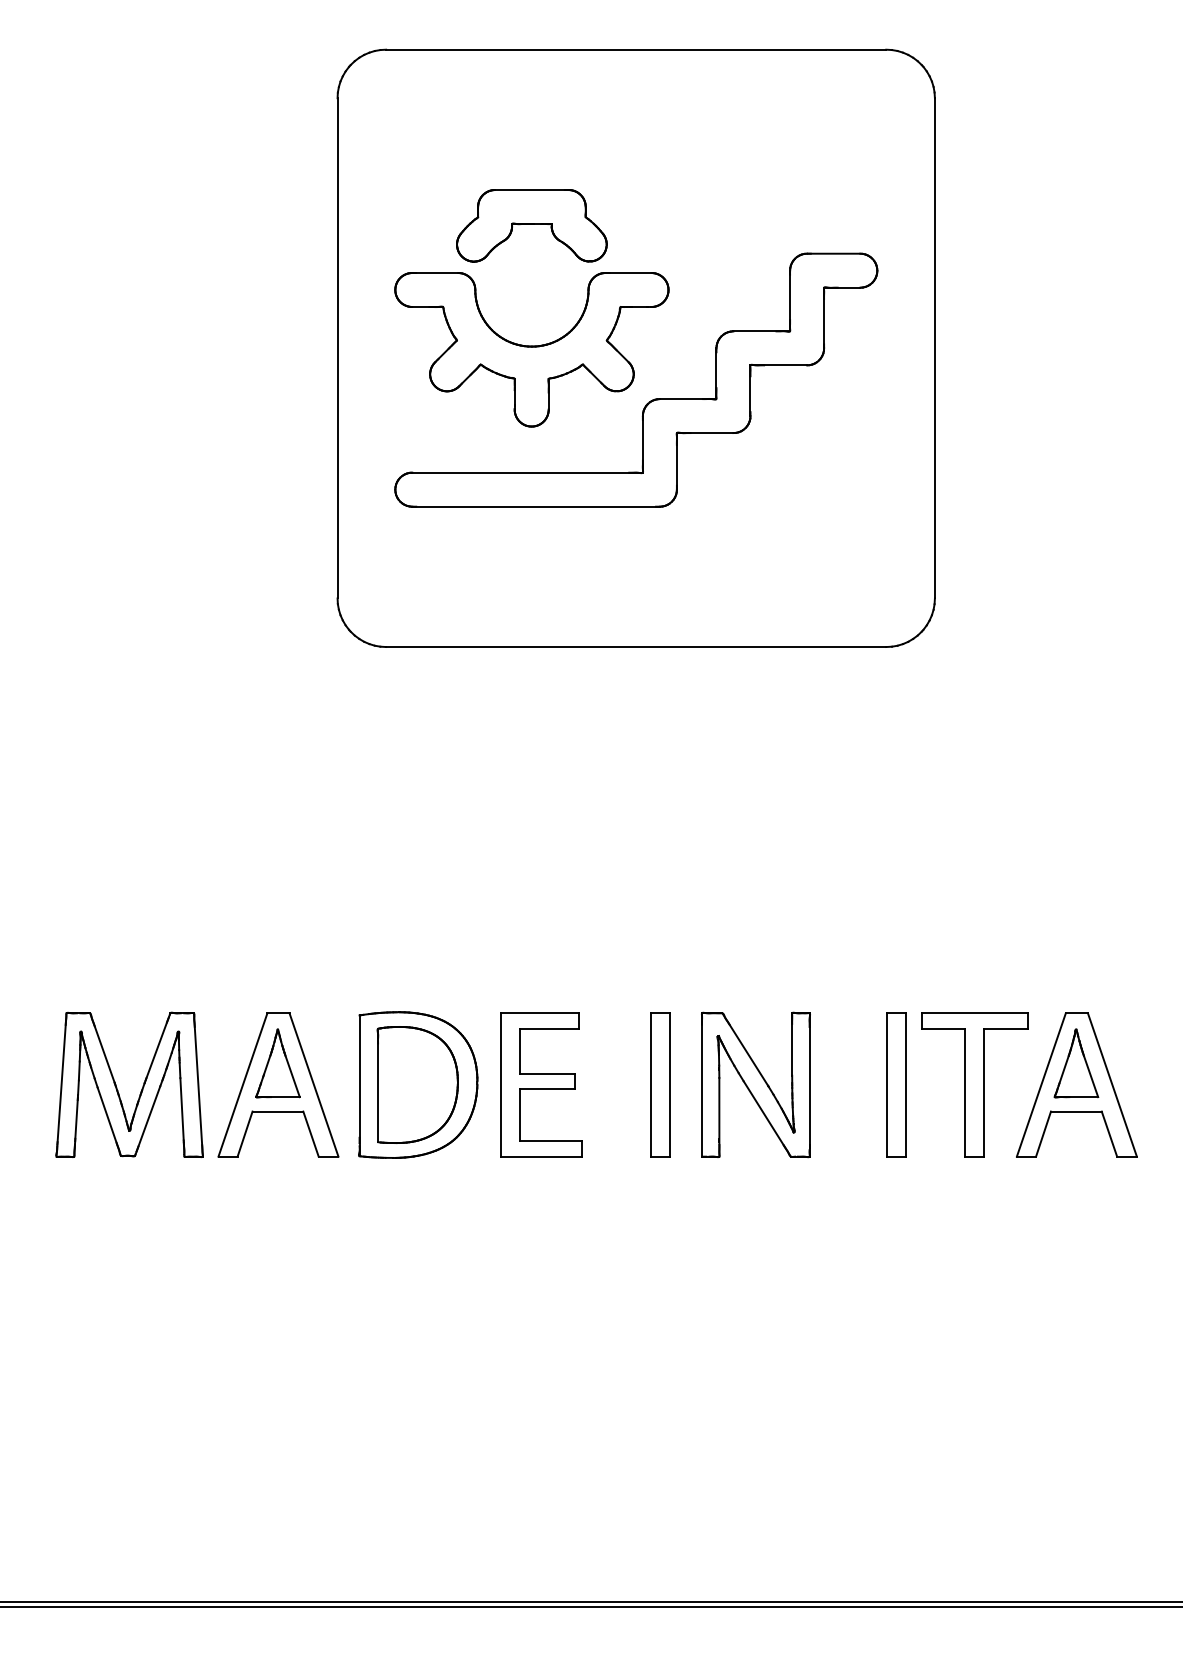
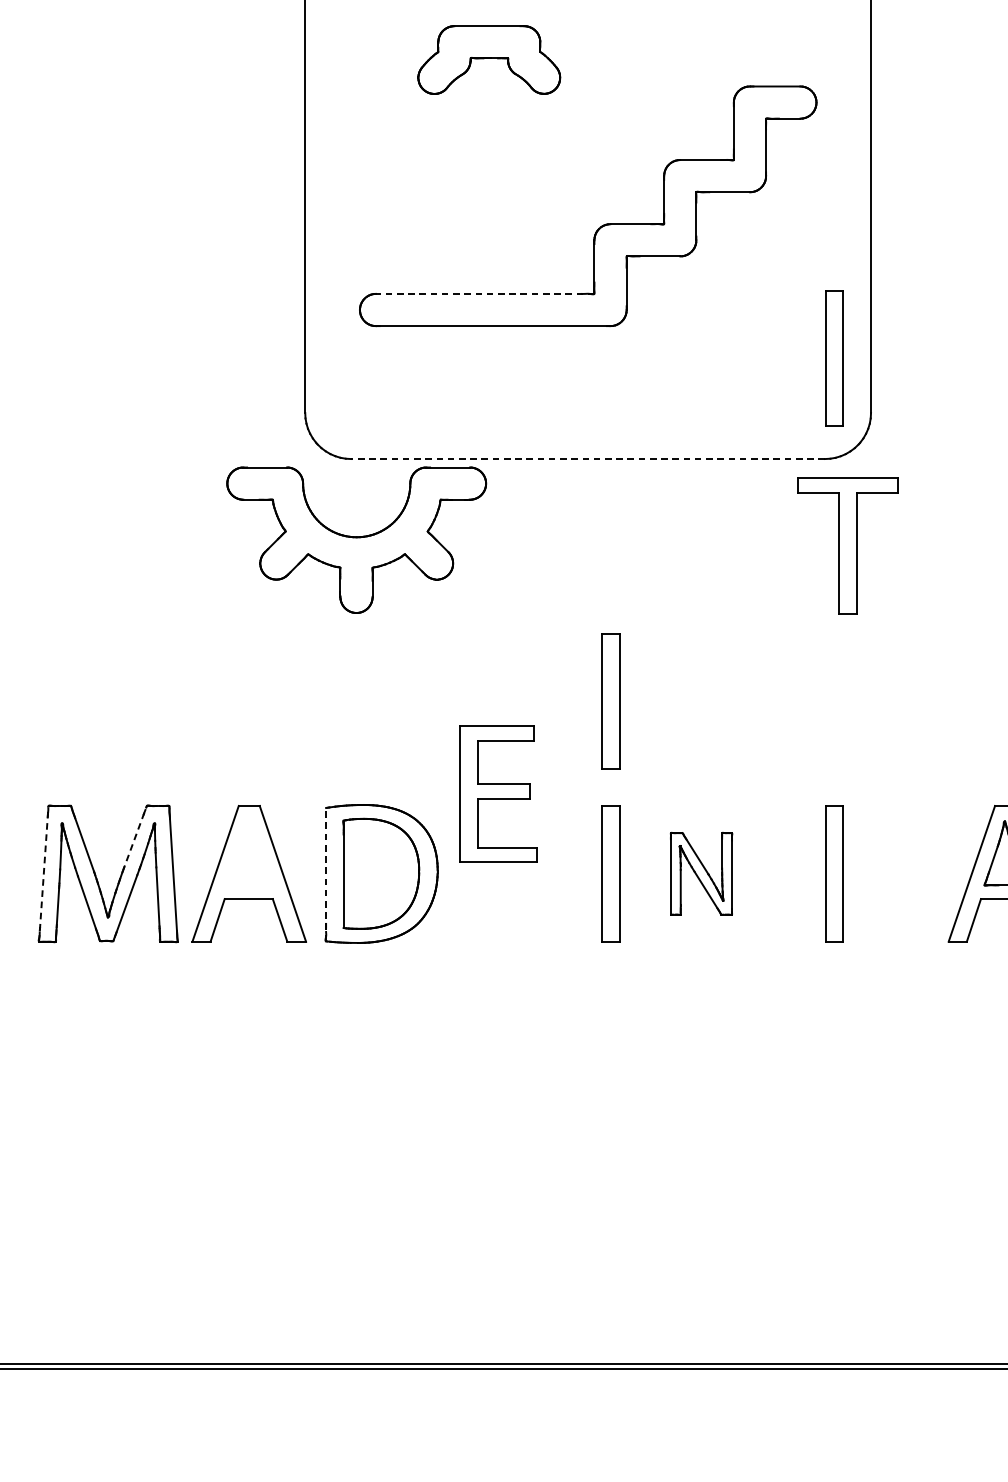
part: (531, 349) -> (356, 539), moved
line: (527, 472) -> (485, 293), solid -> dashed
part: (896, 540) -> (834, 358), added
line: (635, 647) -> (587, 459), solid -> dashed
part: (660, 902) -> (611, 701), added
line: (157, 1047) -> (134, 838), solid -> dashed
part: (277, 1063) -> (248, 853), removed
line: (61, 1084) -> (43, 873), solid -> dashed
part: (541, 1084) -> (498, 793), moved
part: (755, 1084) -> (701, 873), size x0.6
part: (974, 1084) -> (847, 545), moved
line: (359, 1085) -> (326, 874), solid -> dashed

